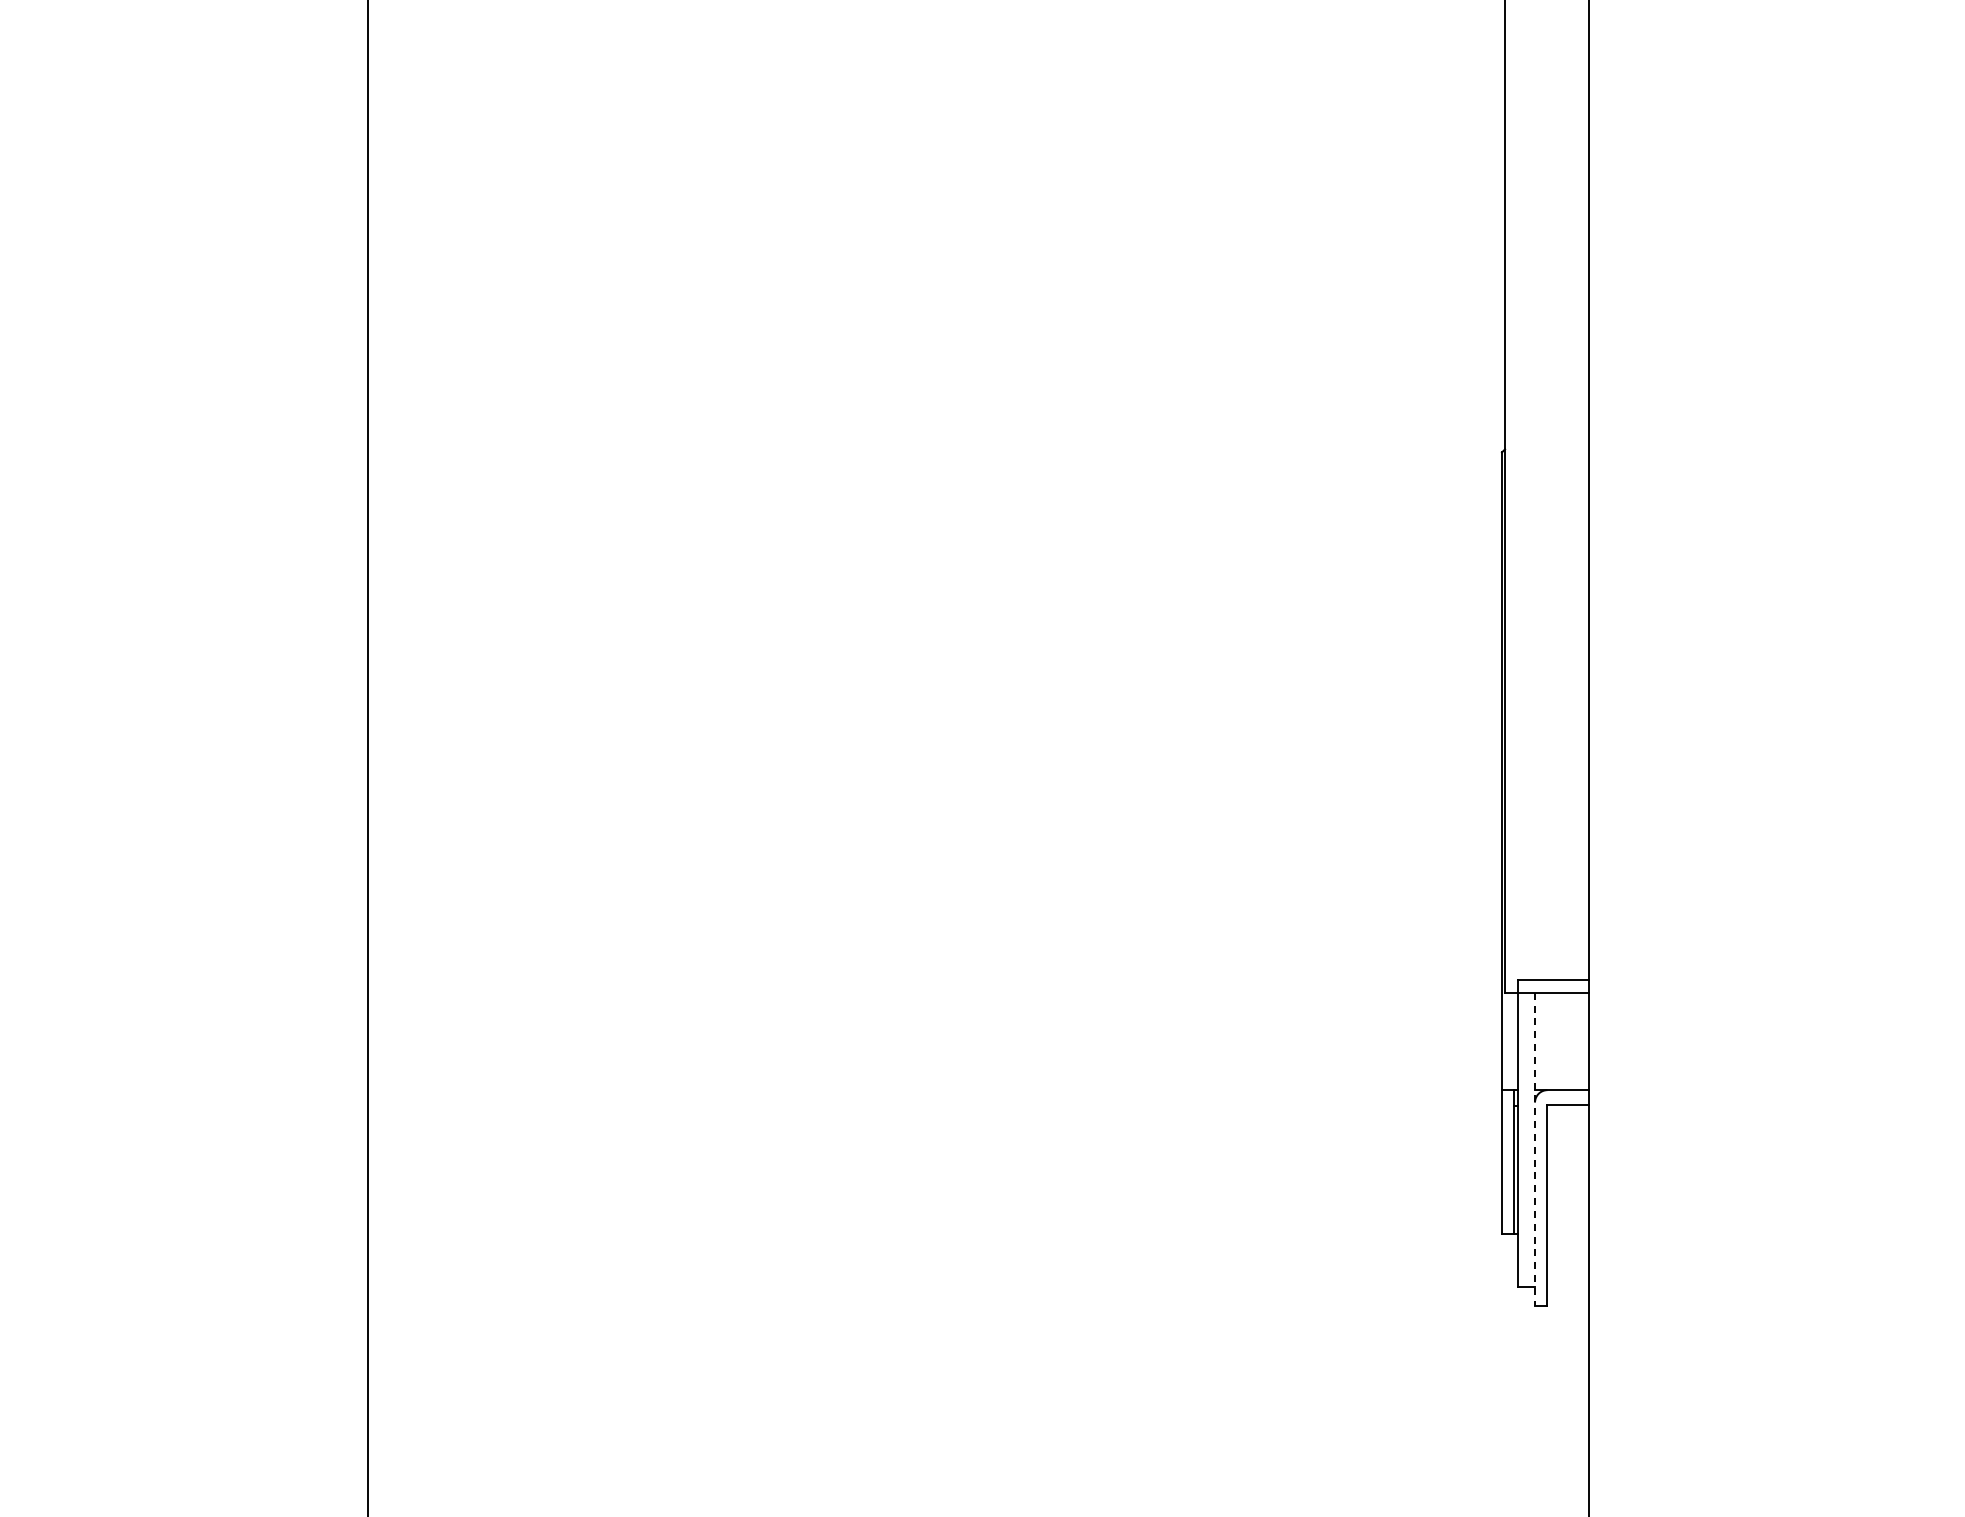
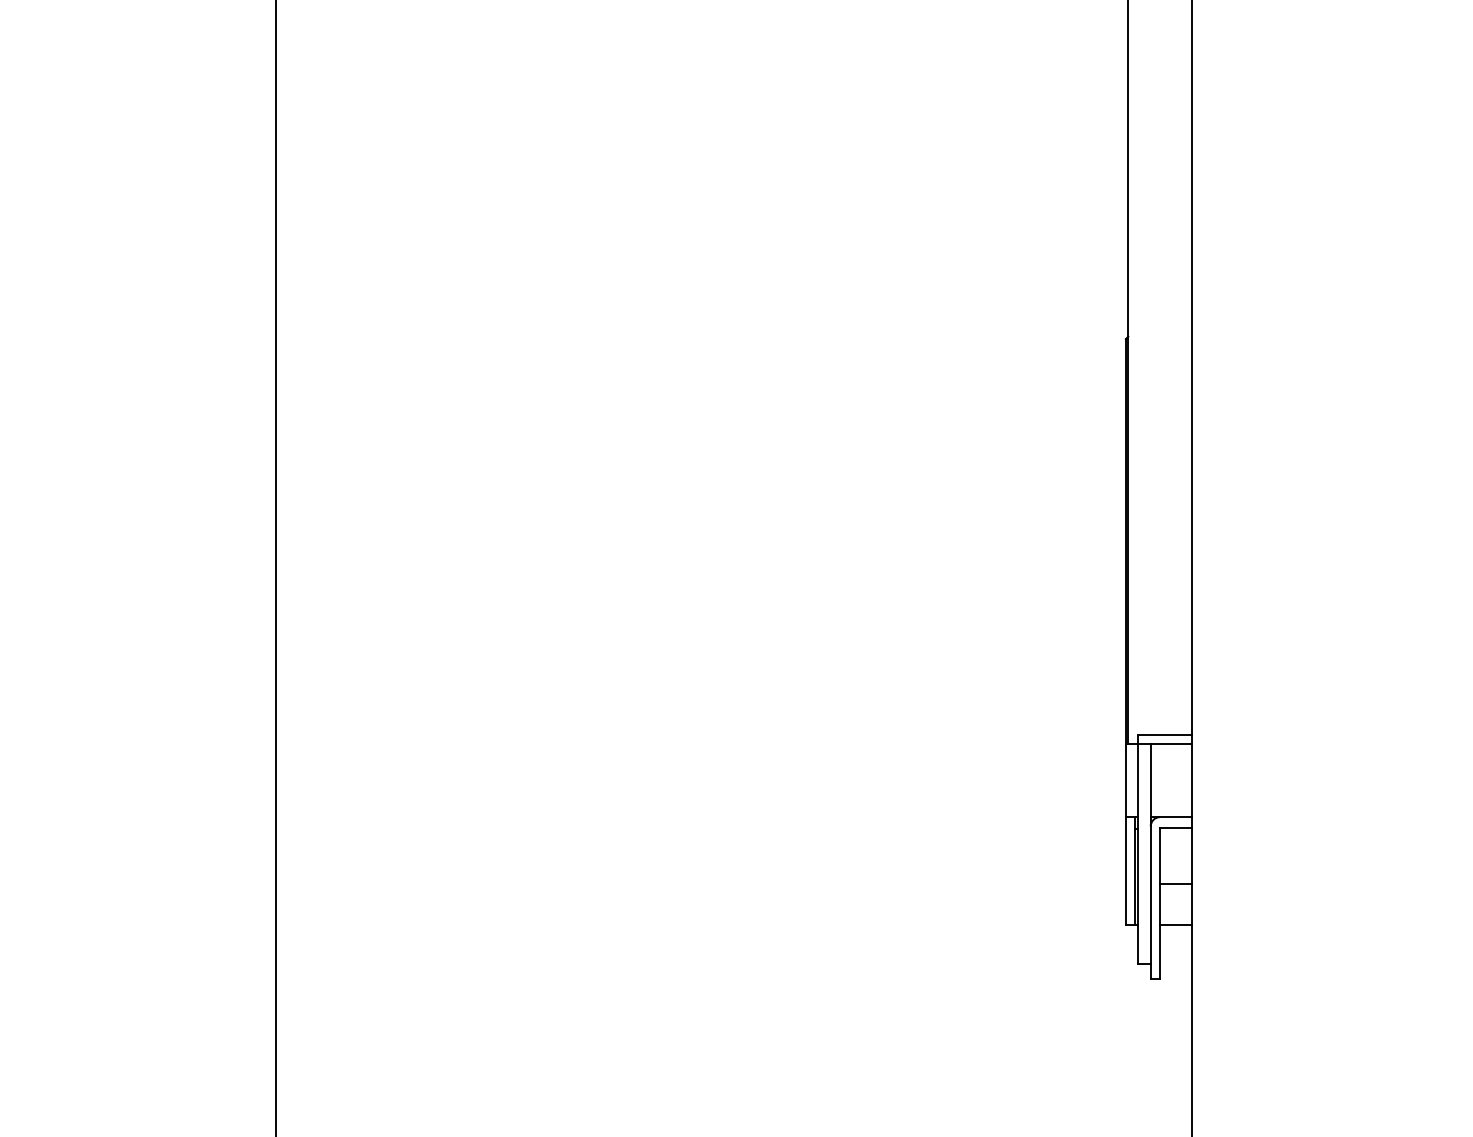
line: (1535, 1149) -> (1151, 861), dashed -> solid
line: (1568, 1178) -> (1175, 883), added
line: (1568, 1234) -> (1175, 925), added

